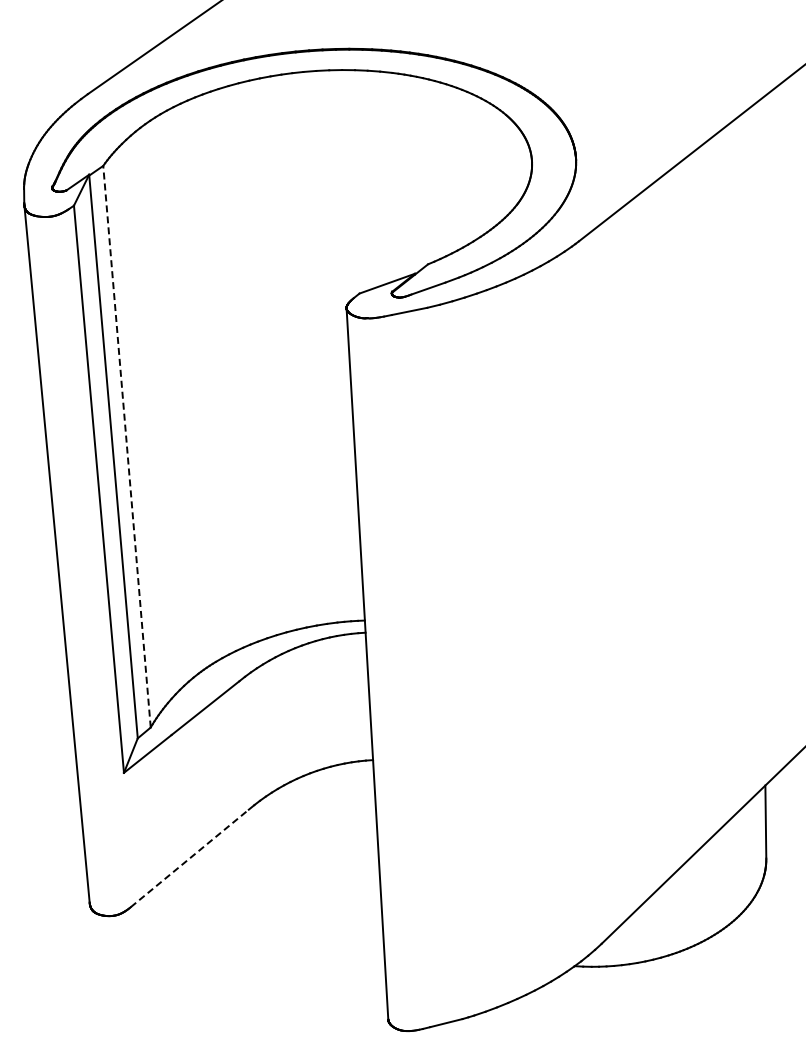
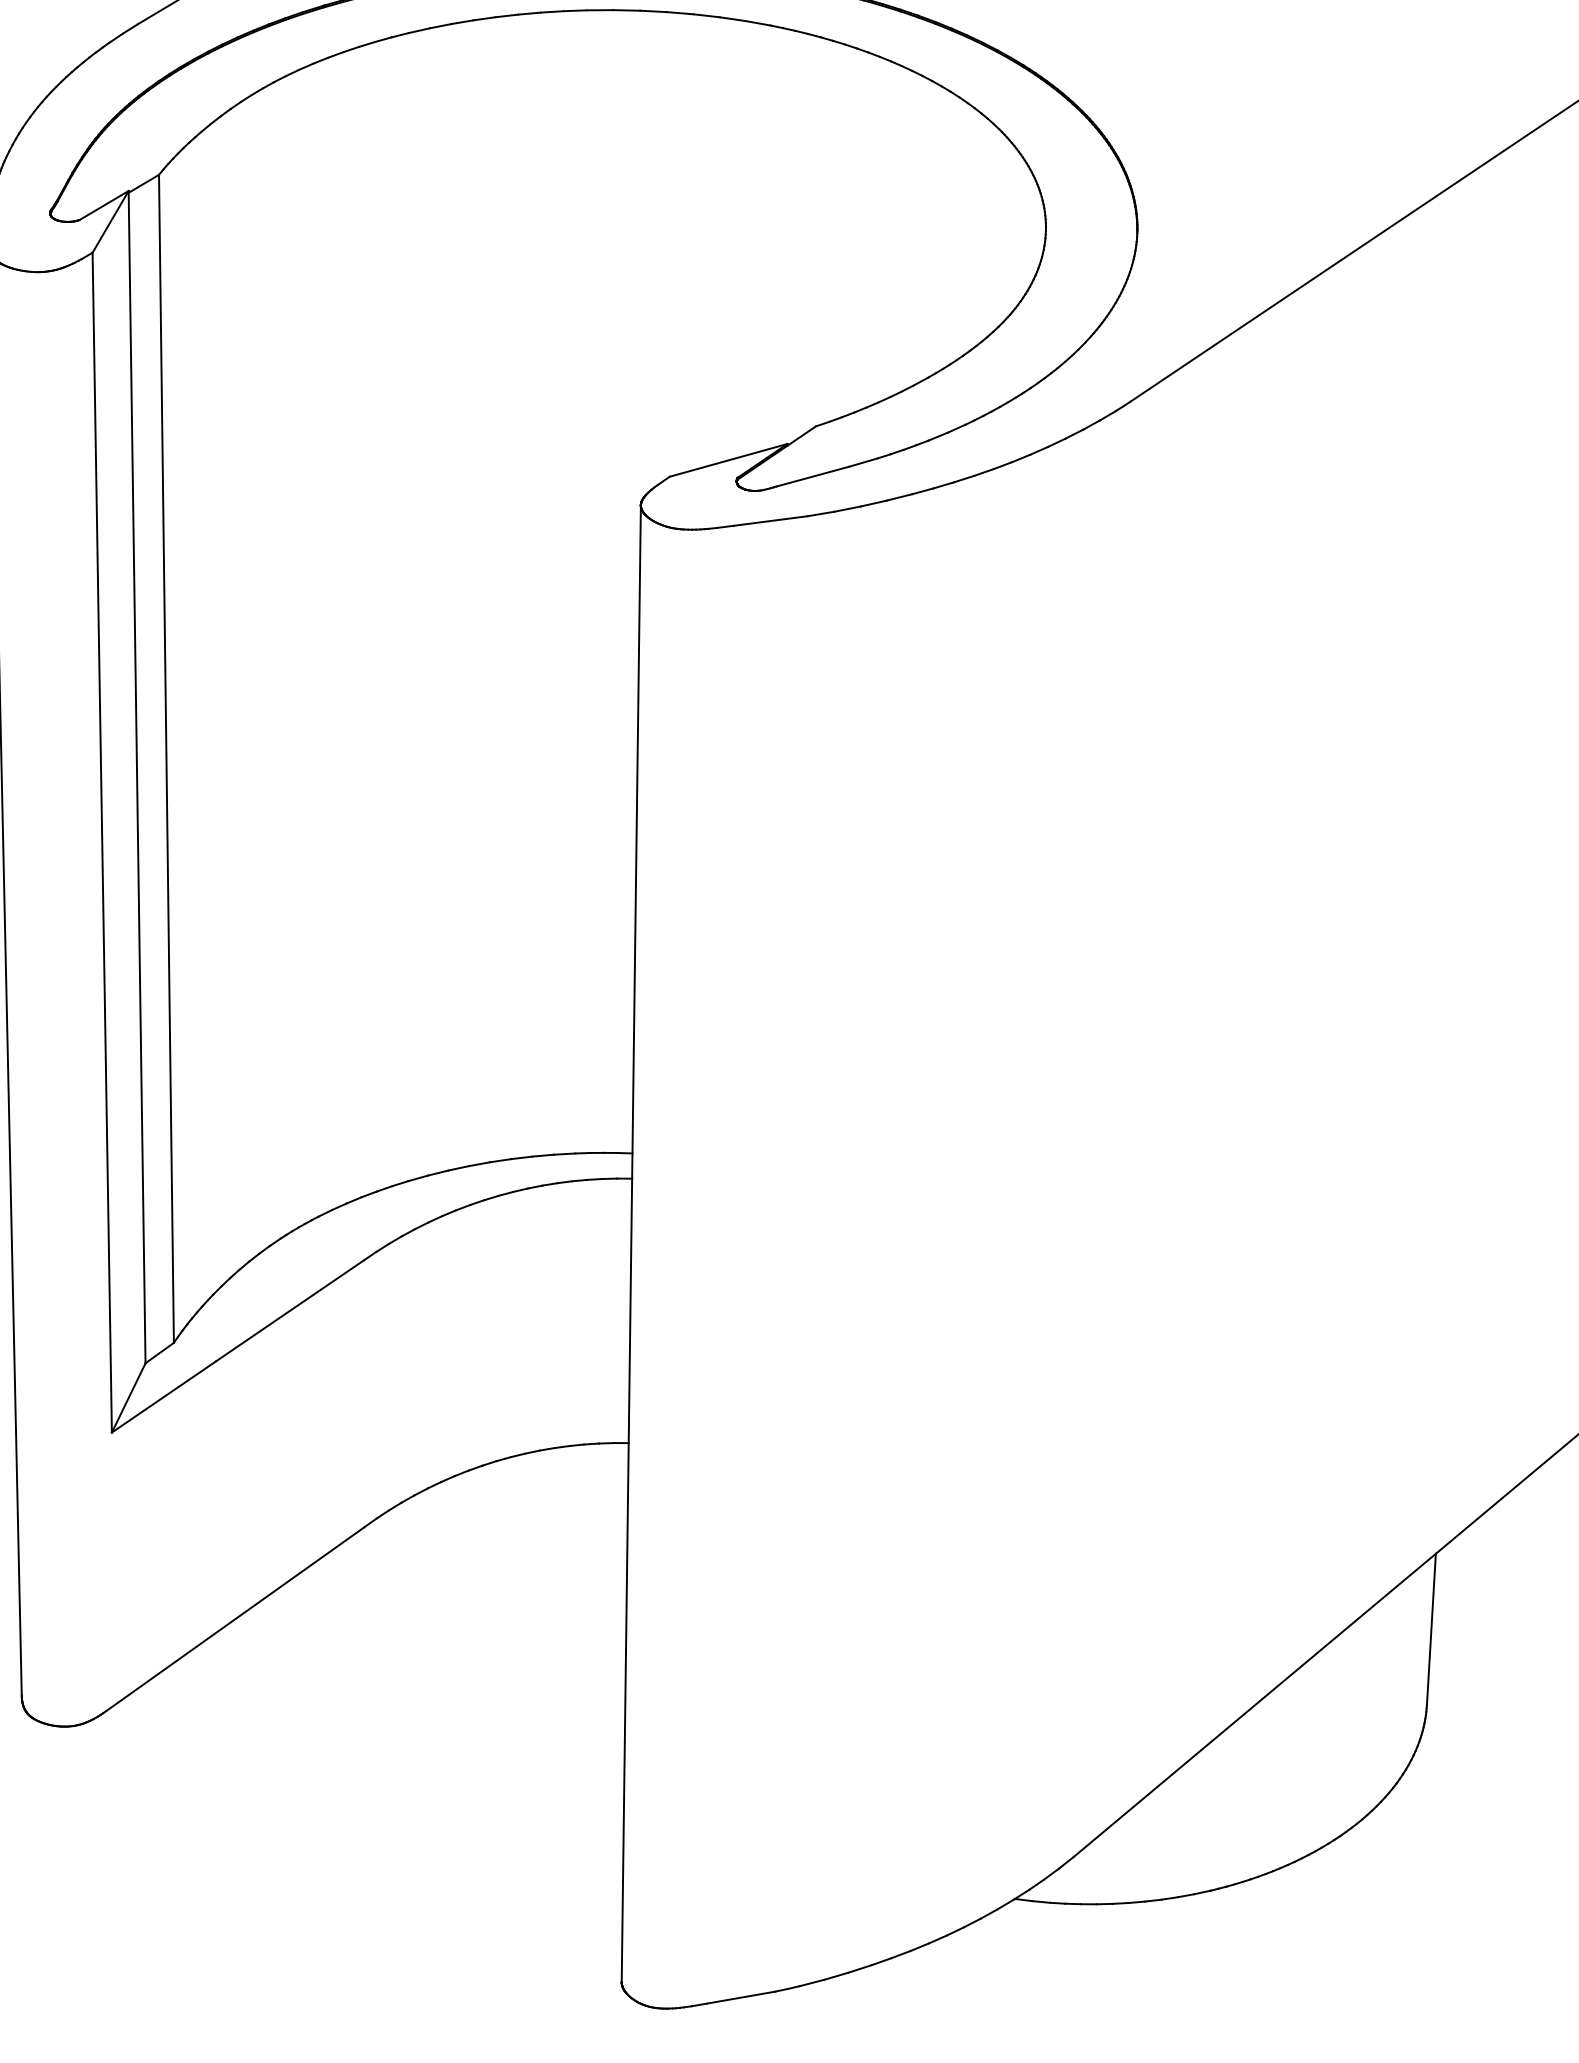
line: (127, 446) -> (167, 758), dashed -> solid
line: (189, 858) -> (234, 1619), dashed -> solid

